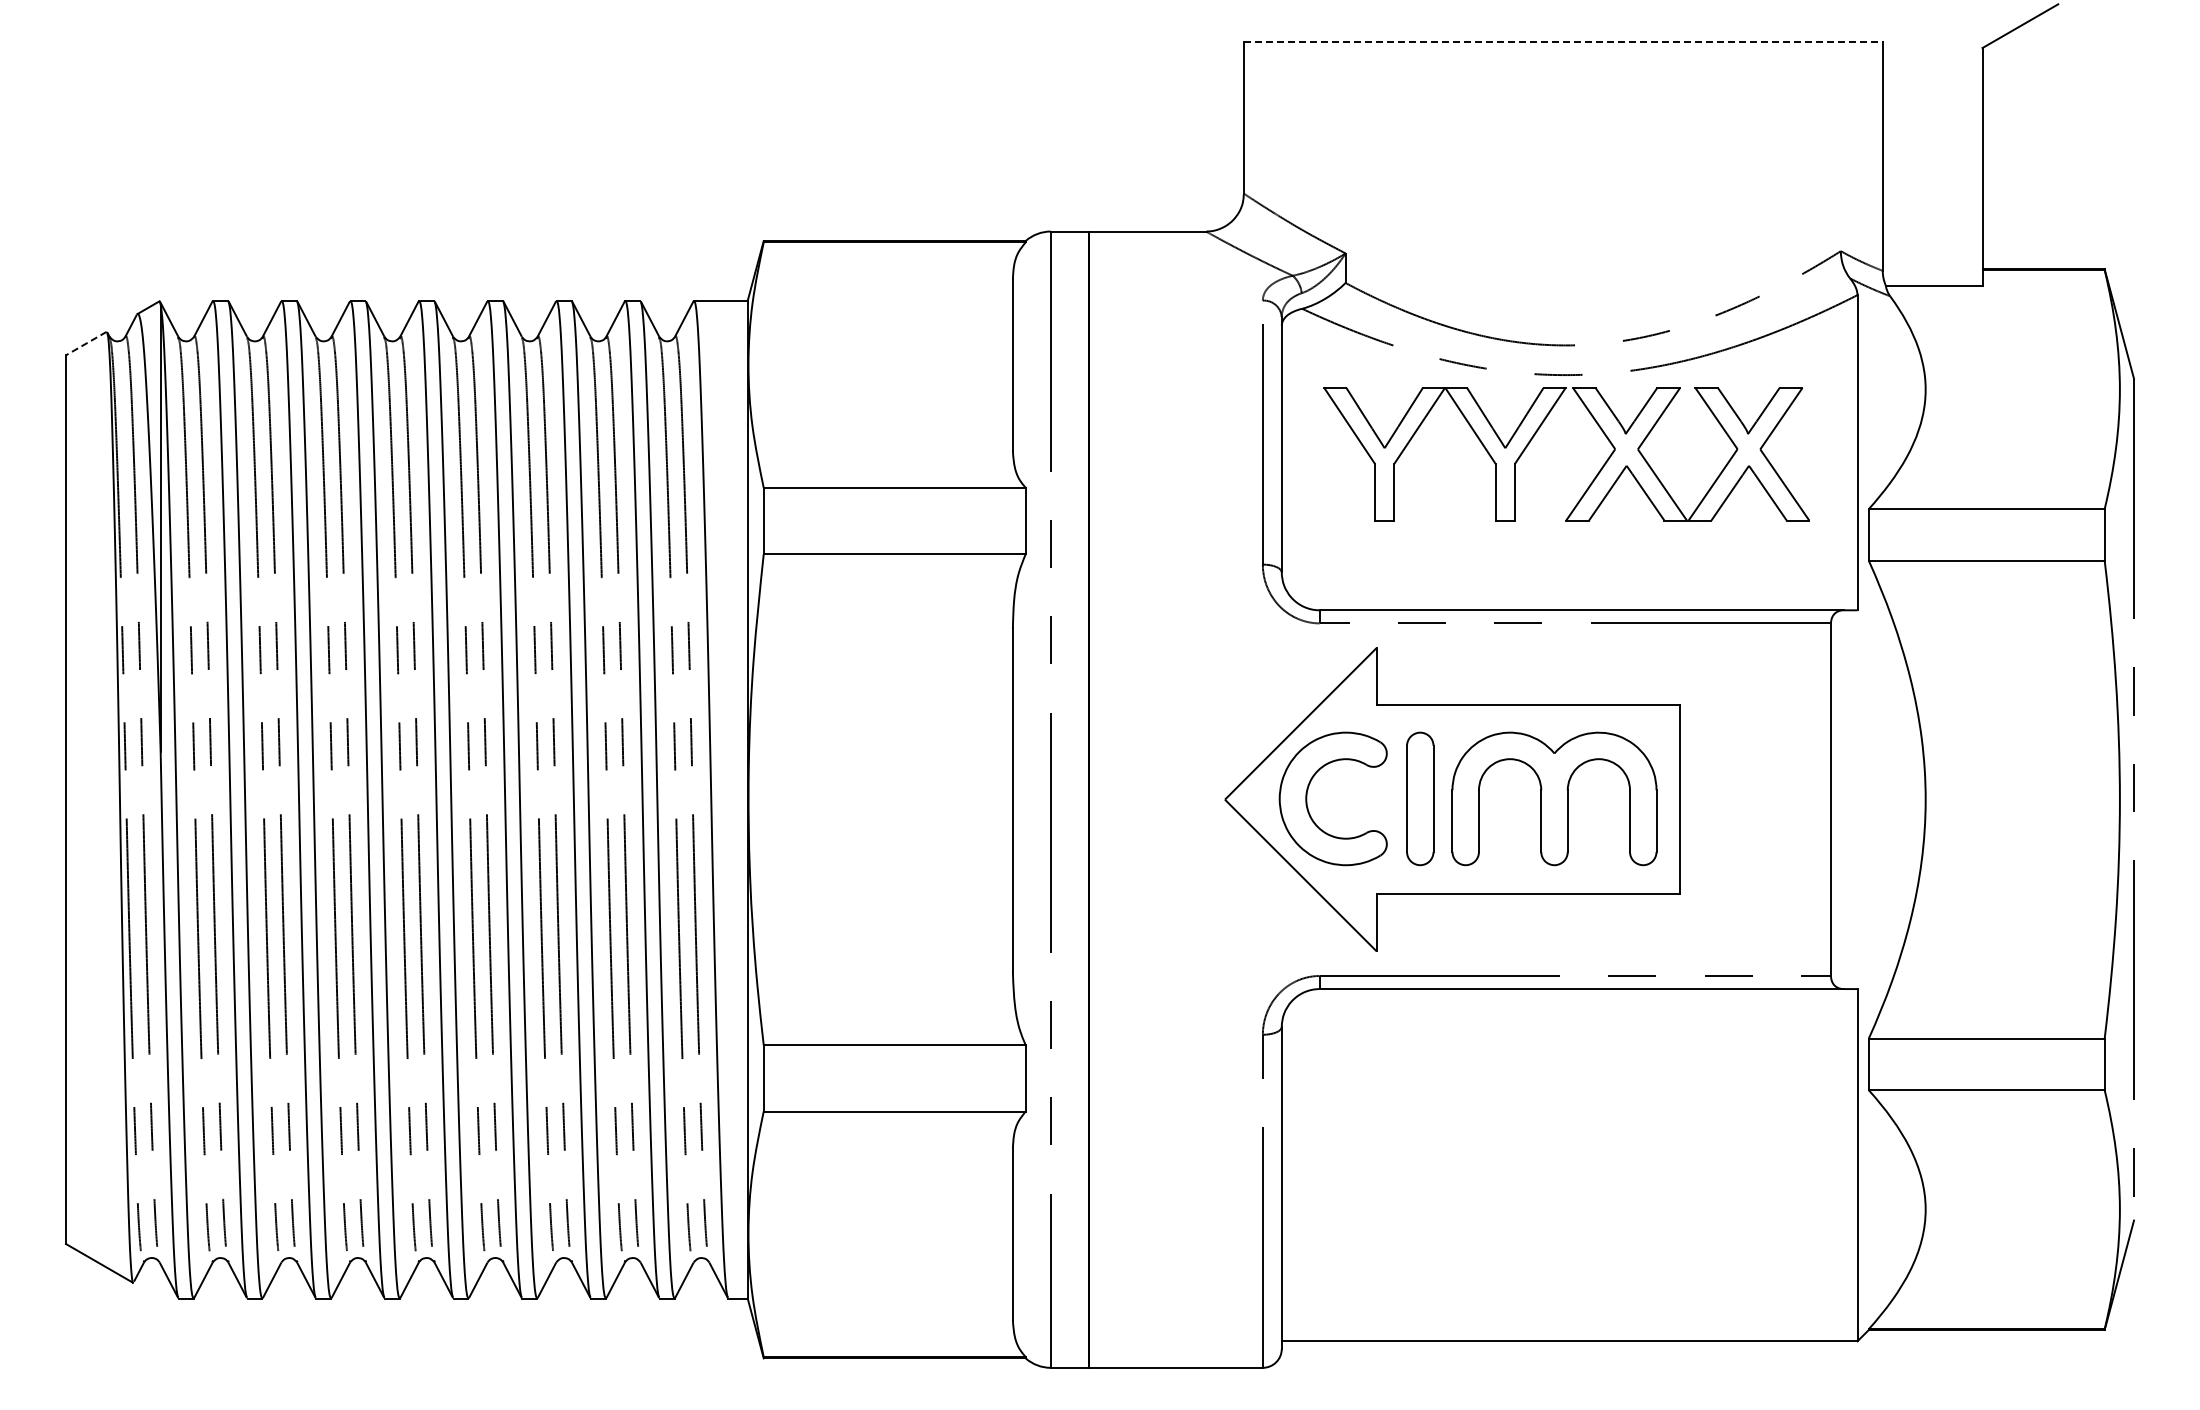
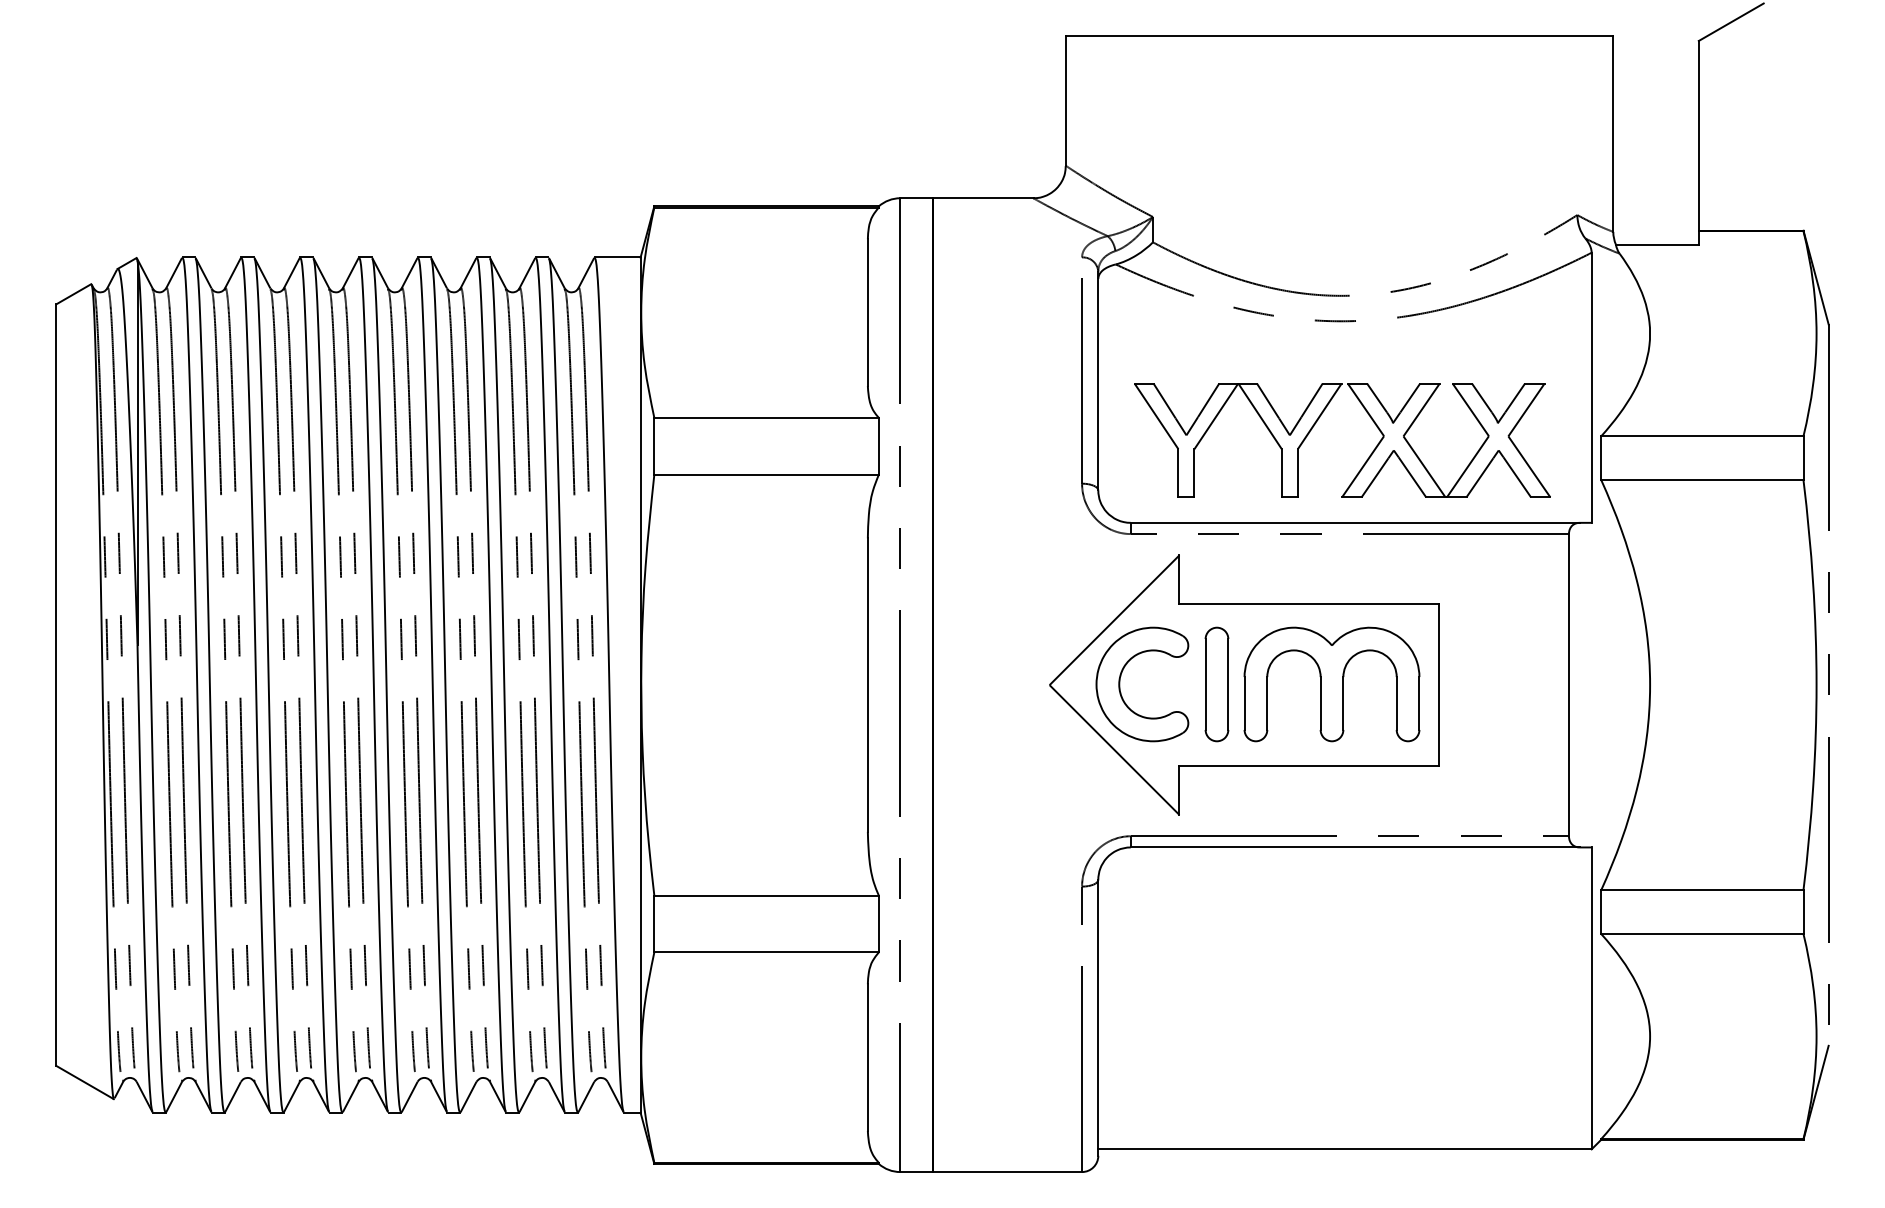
line: (1563, 42) -> (1339, 36), dashed -> solid
line: (85, 343) -> (73, 294), dashed -> solid
part: (1596, 474) -> (1368, 457), moved

